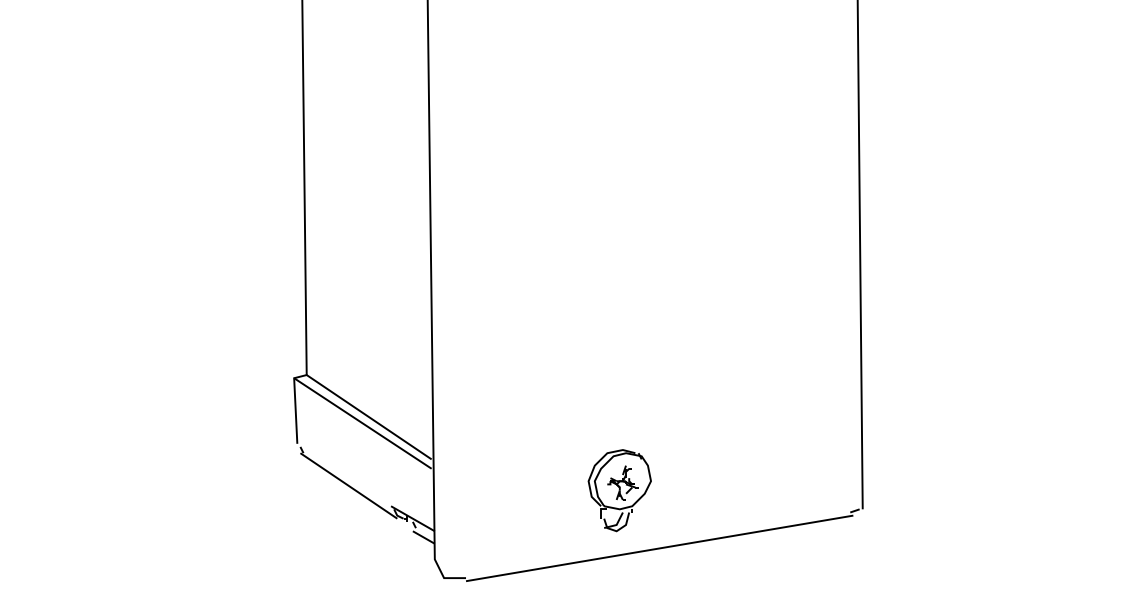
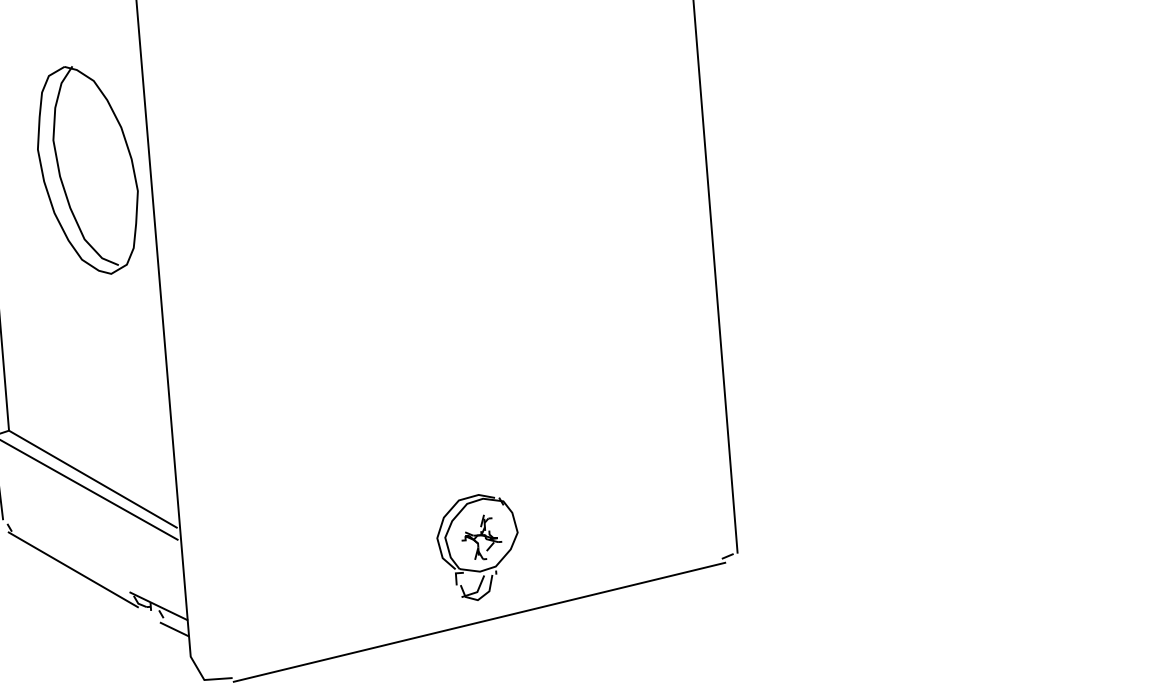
part: (381, 178) -> (87, 170), added
part: (619, 490) -> (477, 547), moved

